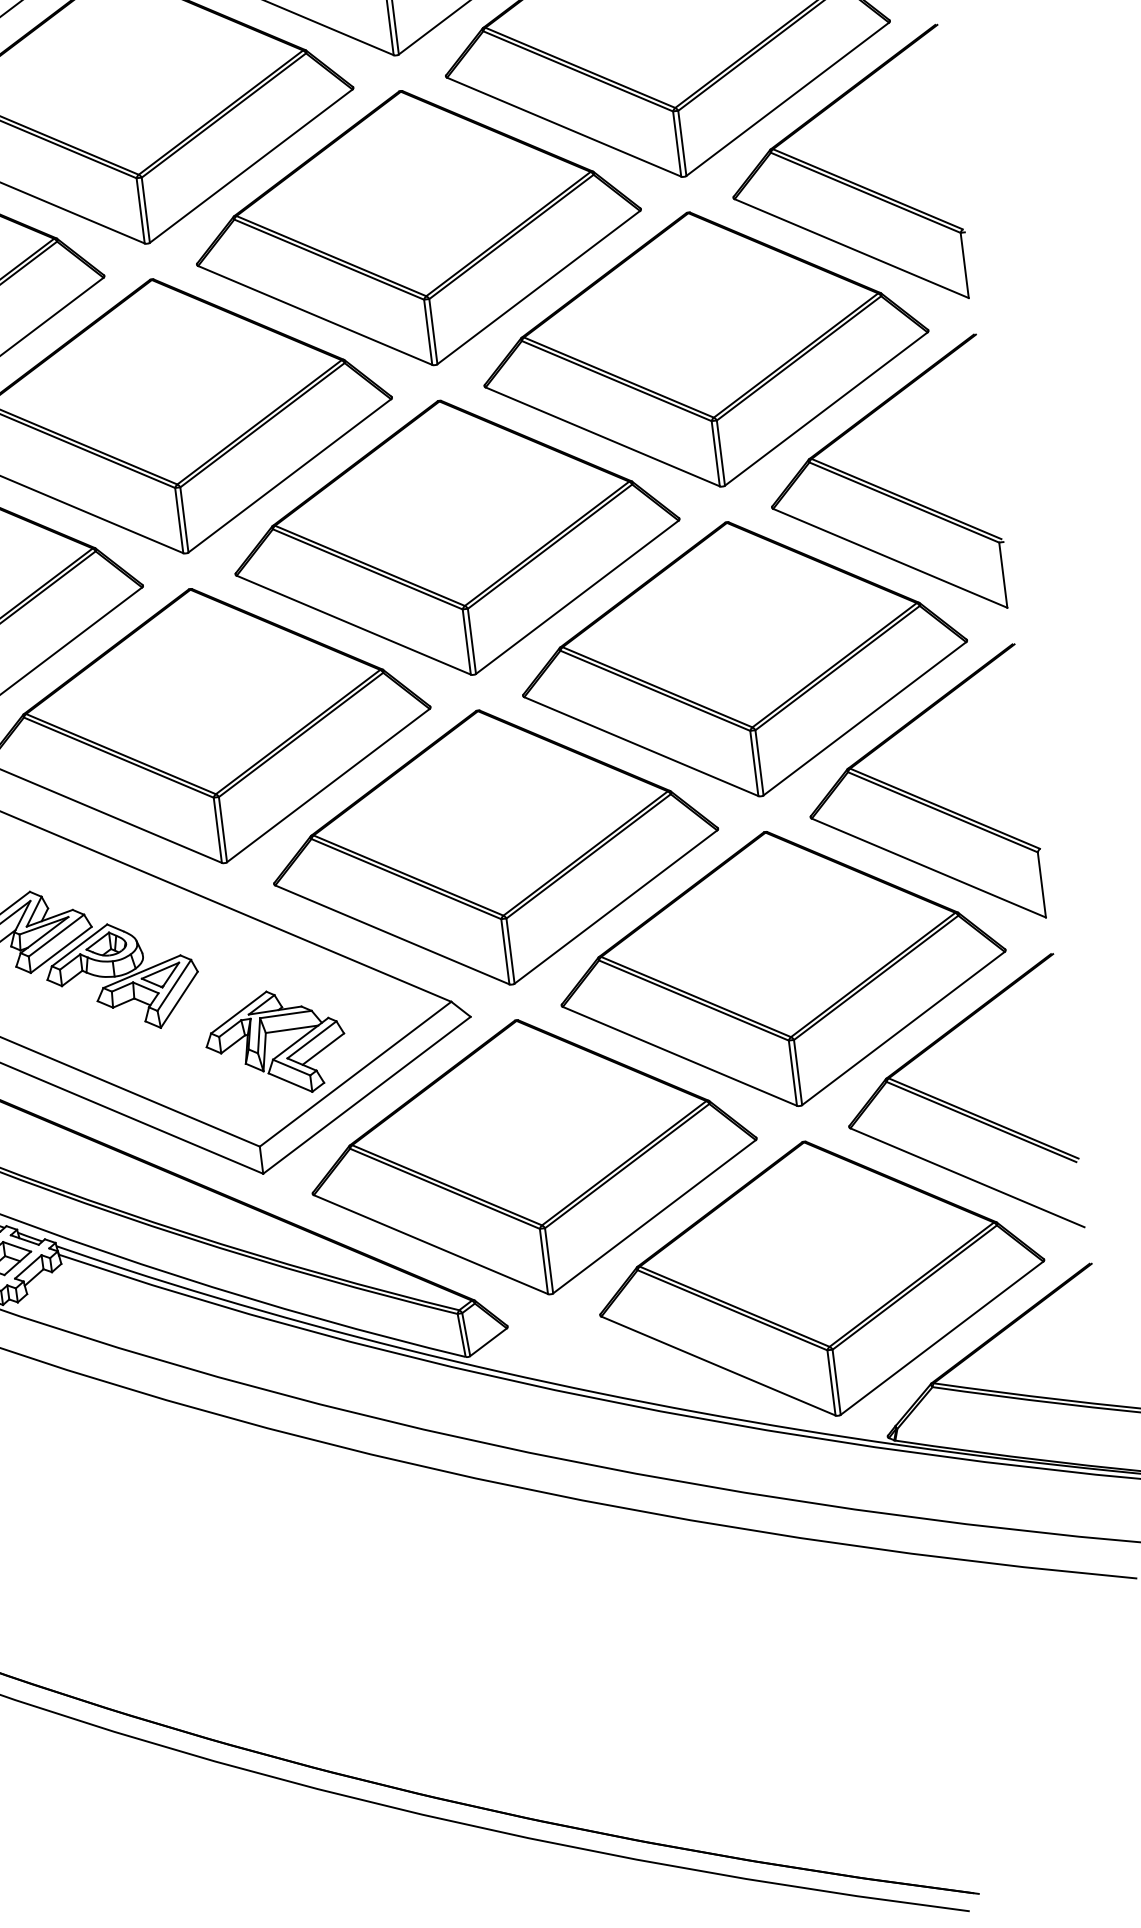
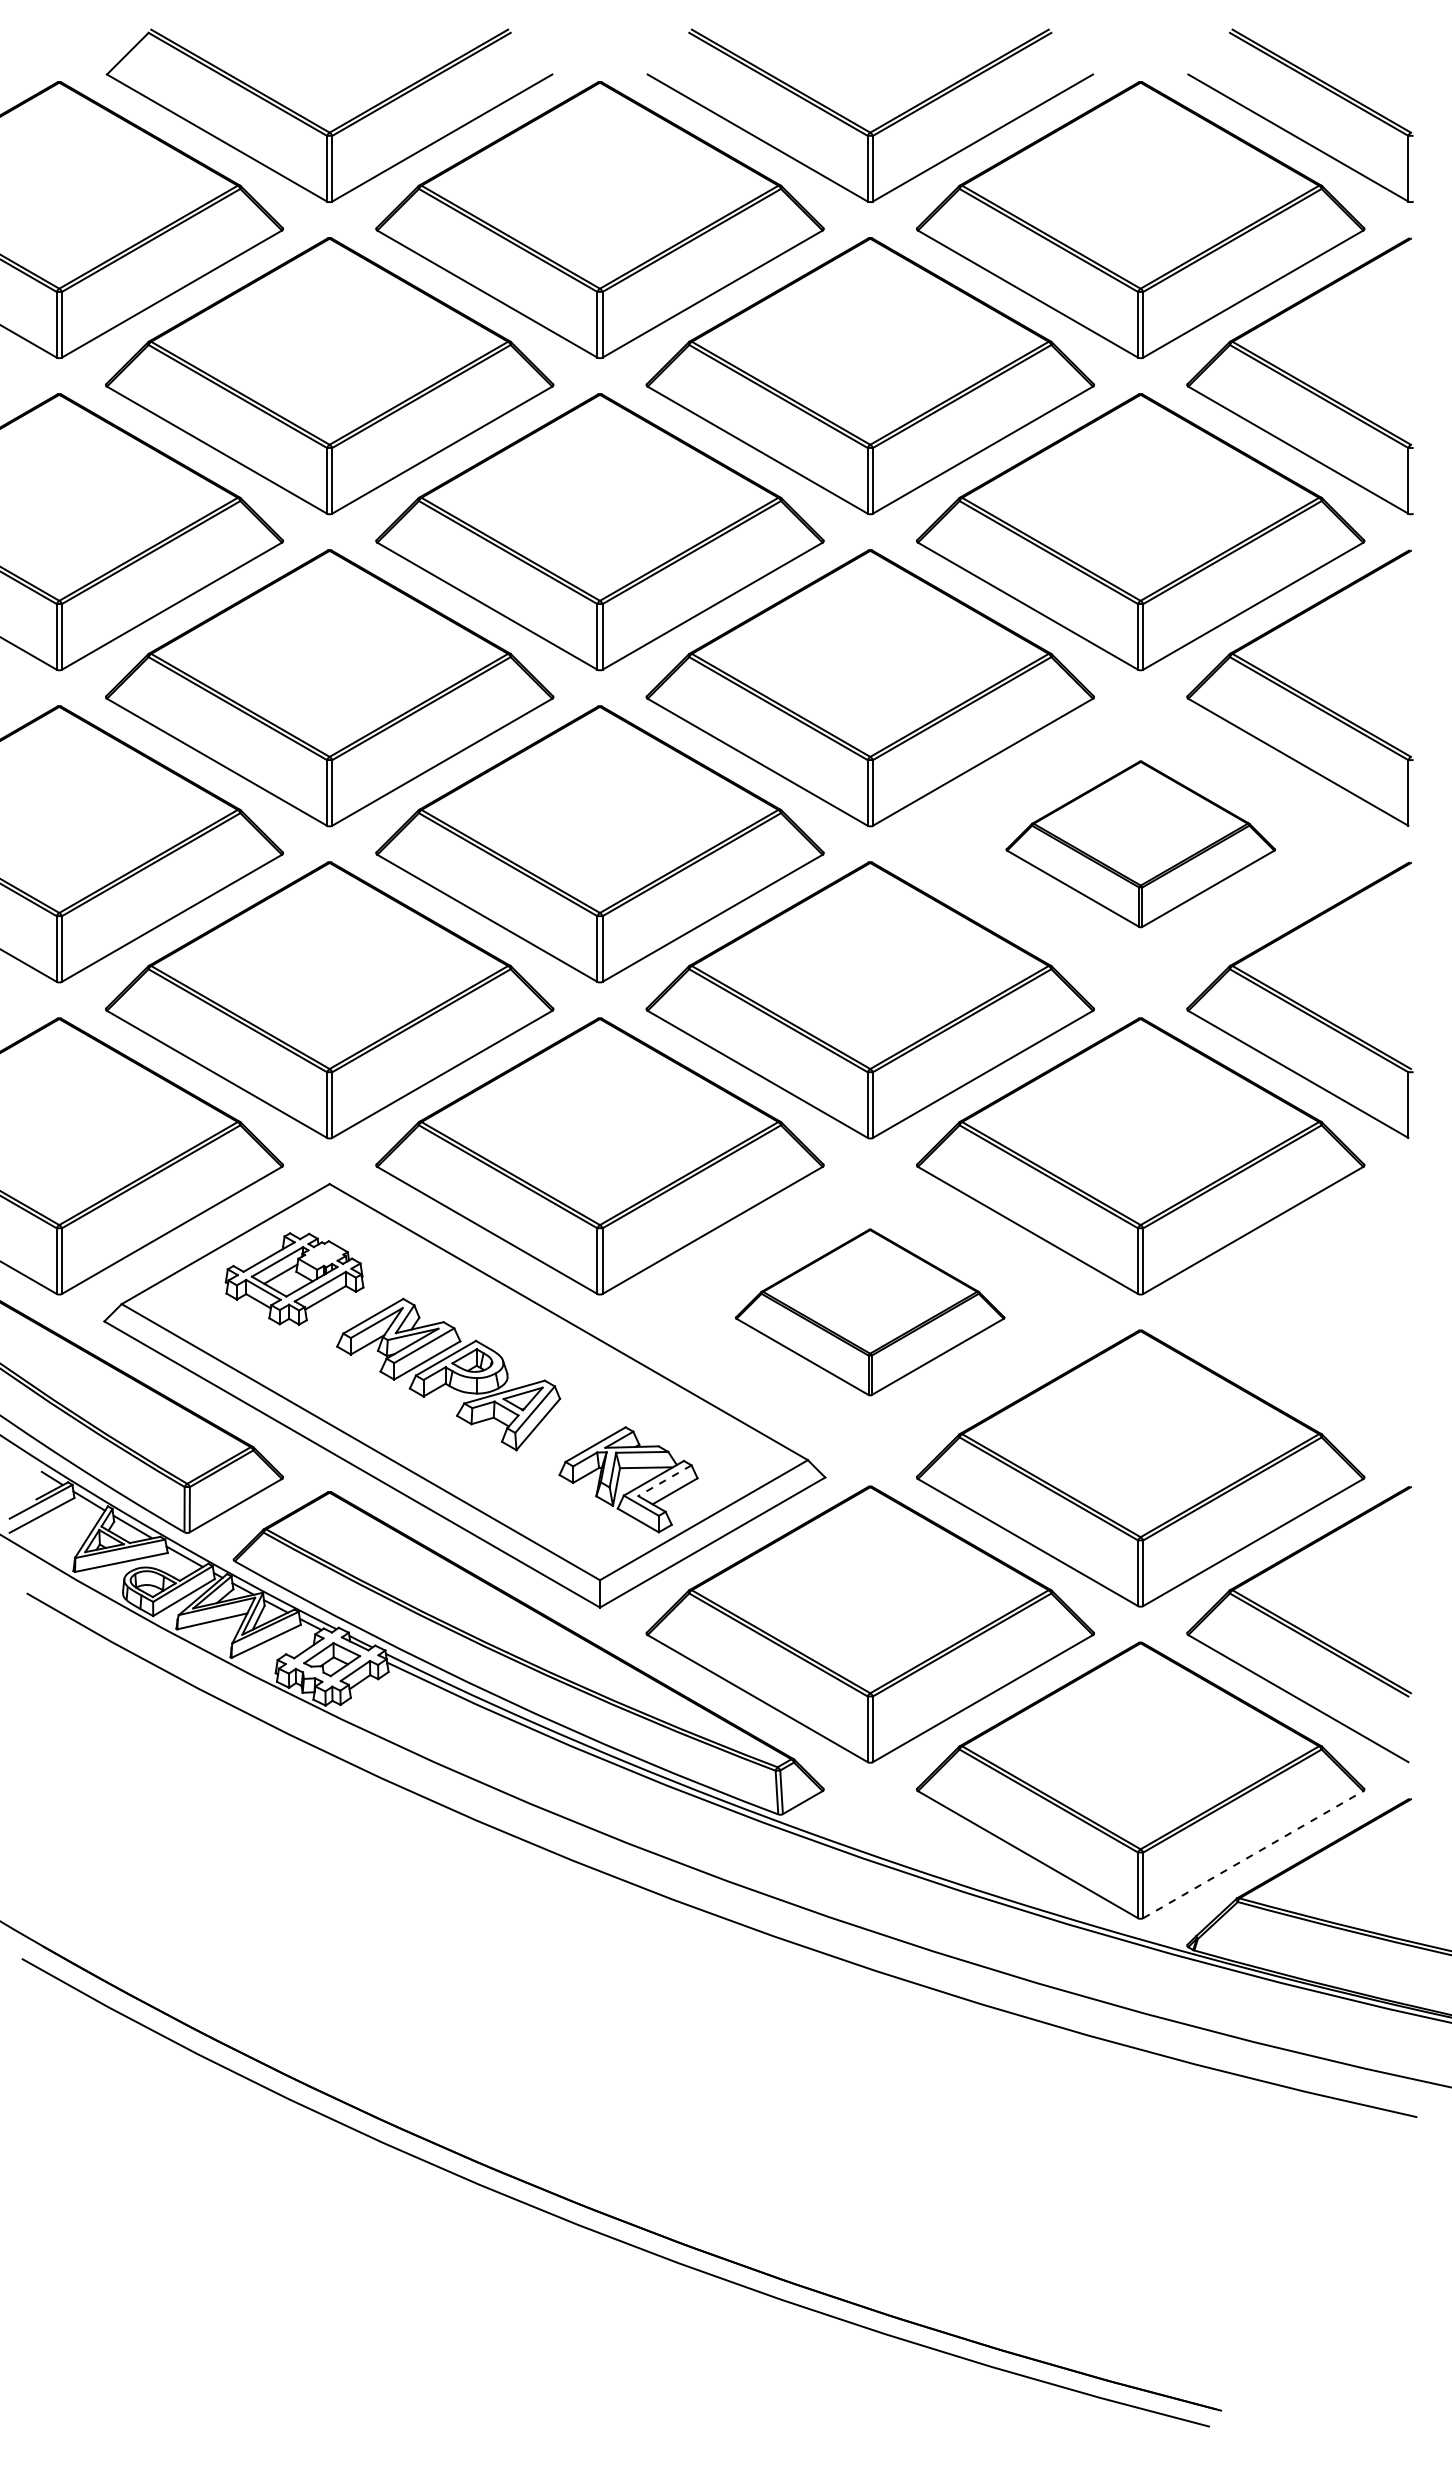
part: (705, 349) -> (1140, 844), size x0.6
part: (919, 794) -> (1298, 1312), removed
part: (494, 847) -> (869, 1312), size x0.6
line: (311, 1039) -> (664, 1480), solid -> dashed
line: (942, 1338) -> (1253, 1854), solid -> dashed

